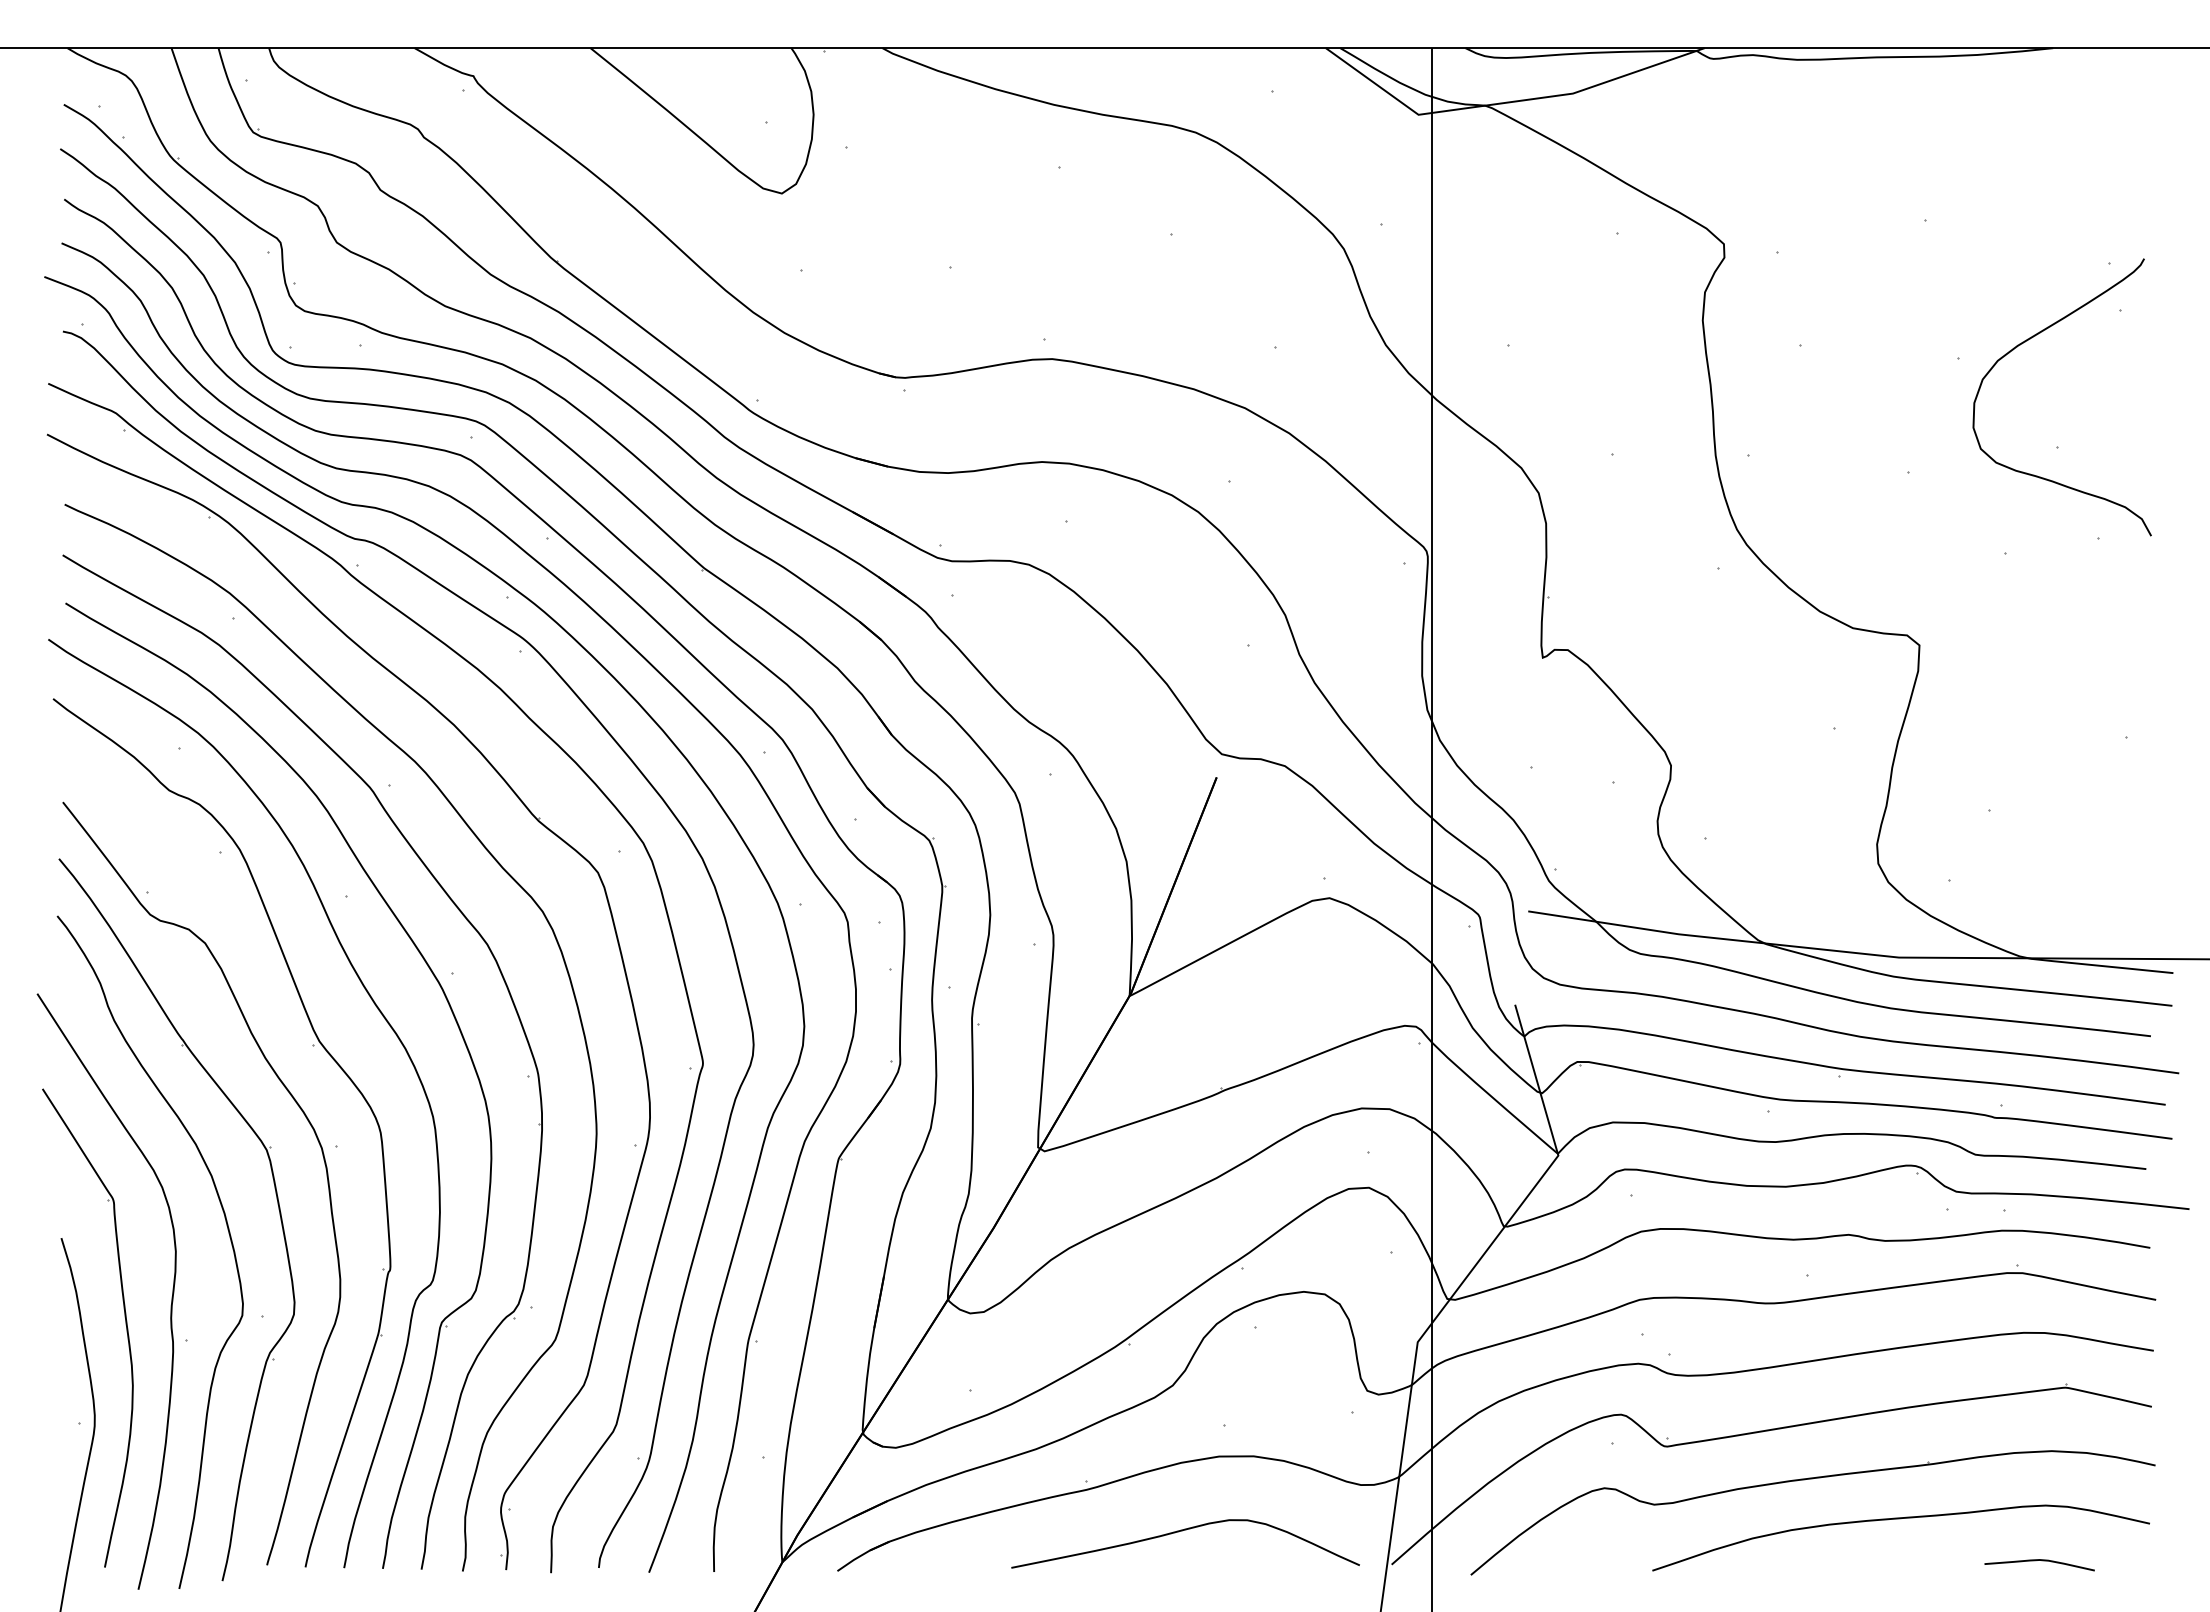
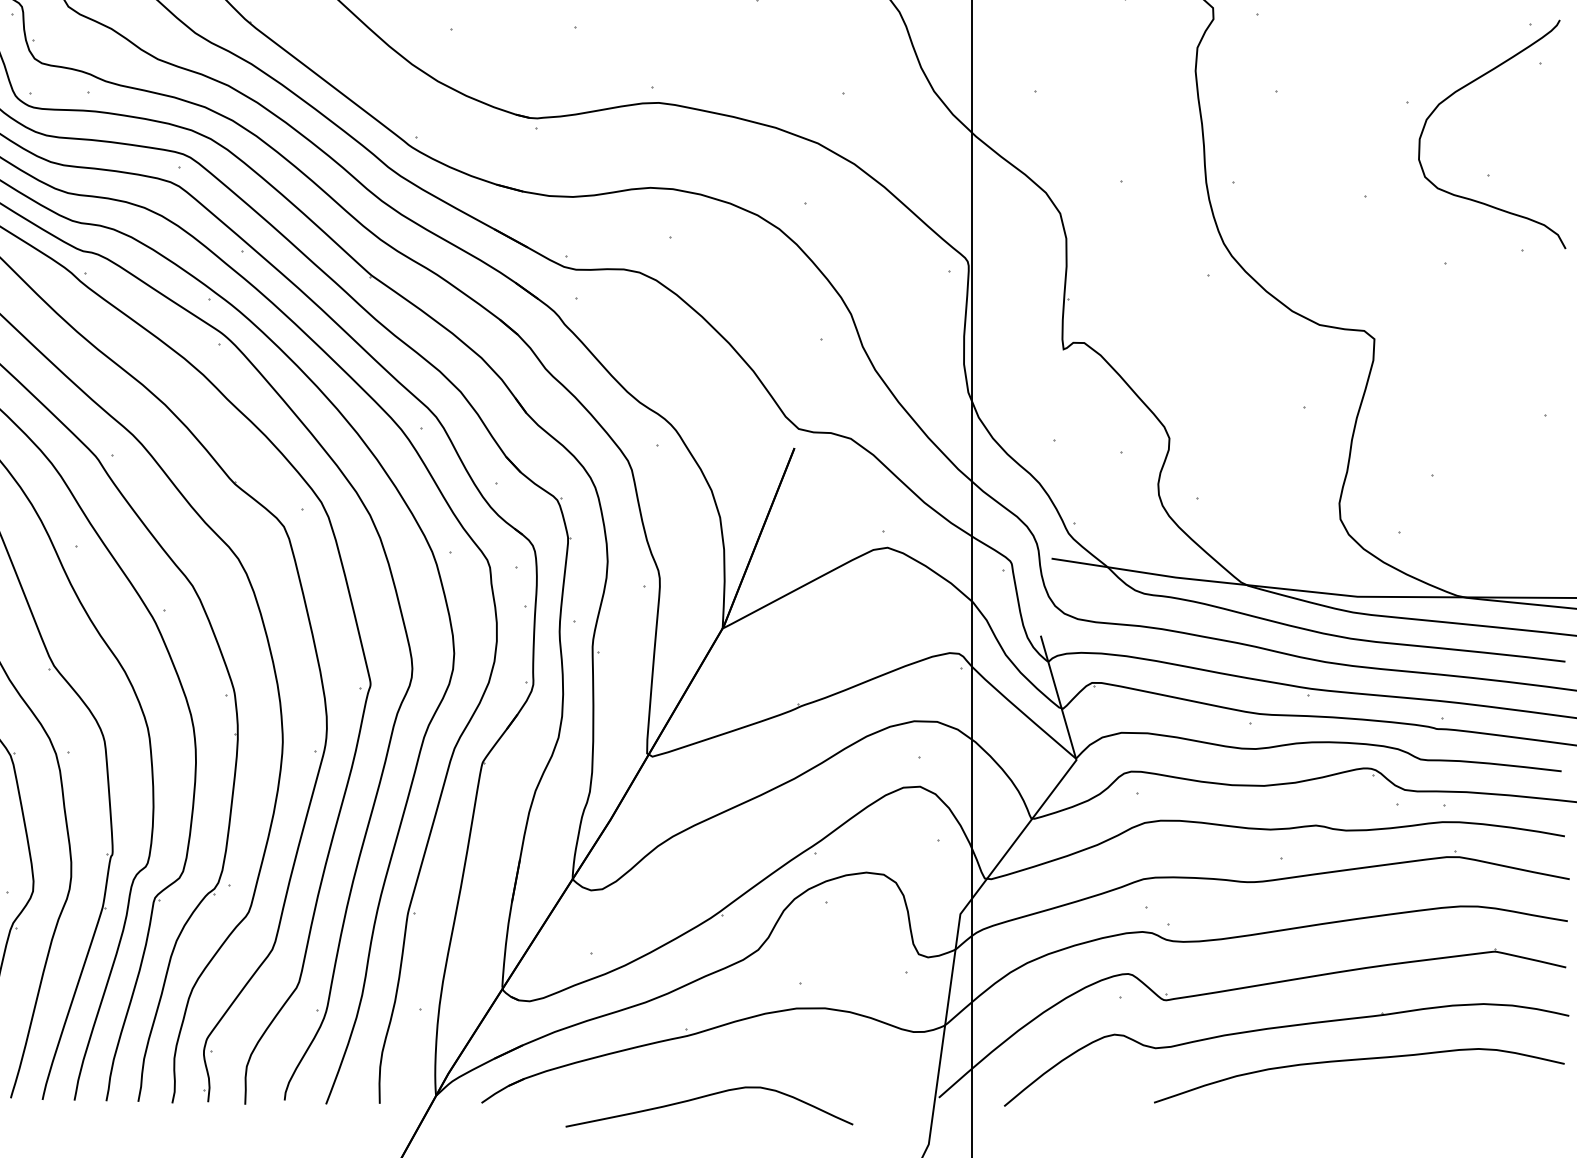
curve: (1182, 1531) -> (706, 1096), moved
curve: (2039, 1560) -> (1473, 1094), removed

